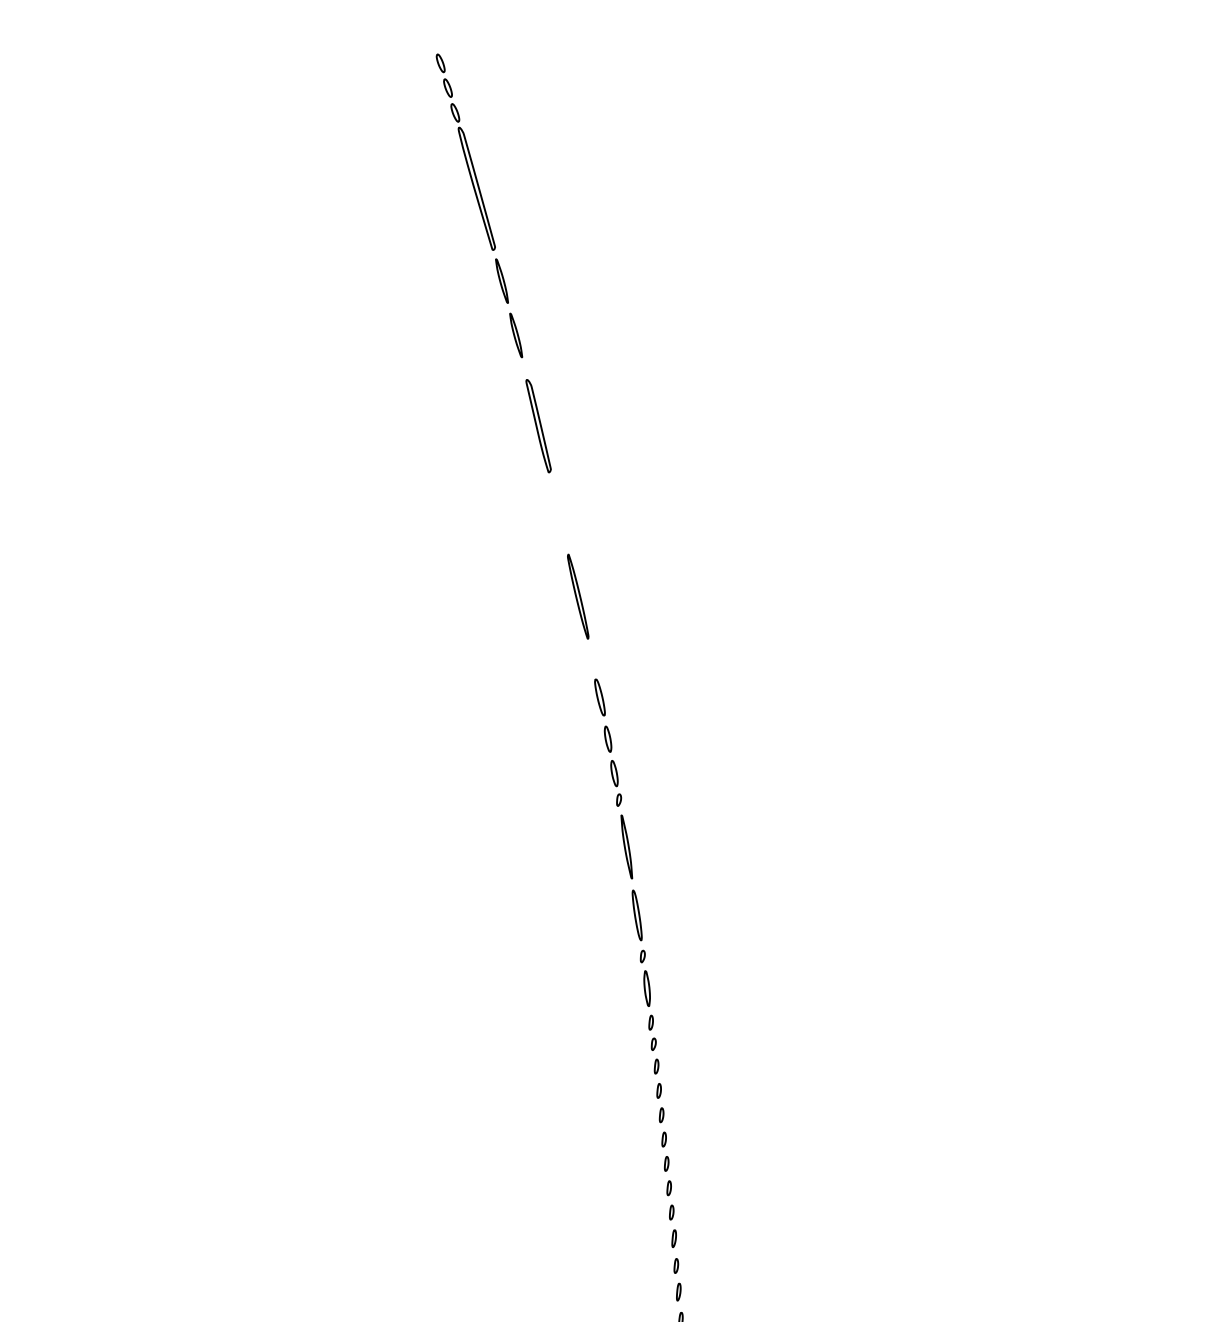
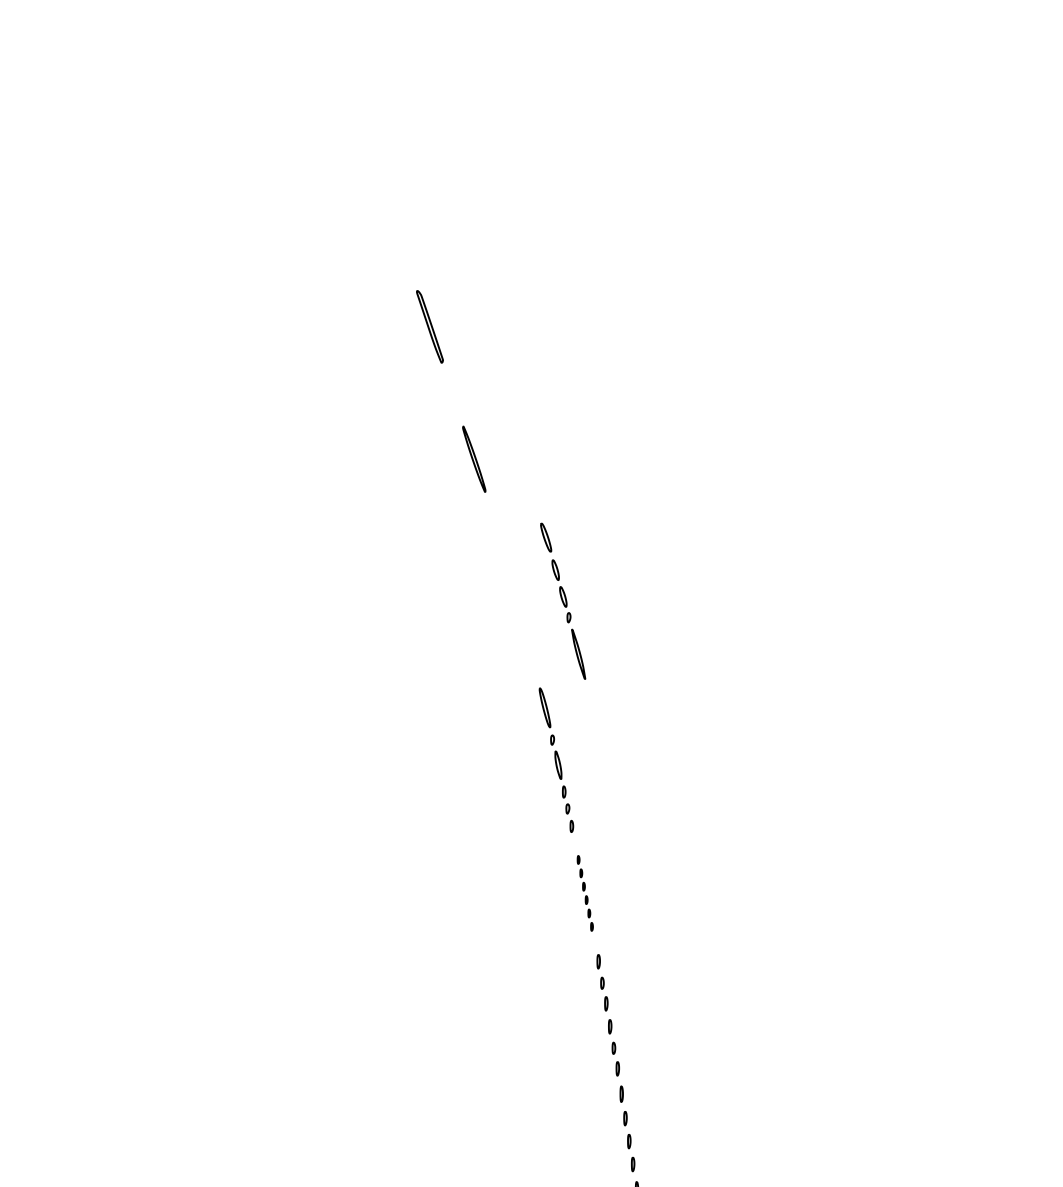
part: (479, 205) -> (366, 156), removed
part: (614, 778) -> (563, 600), moved
part: (665, 1151) -> (585, 893), size x0.7

